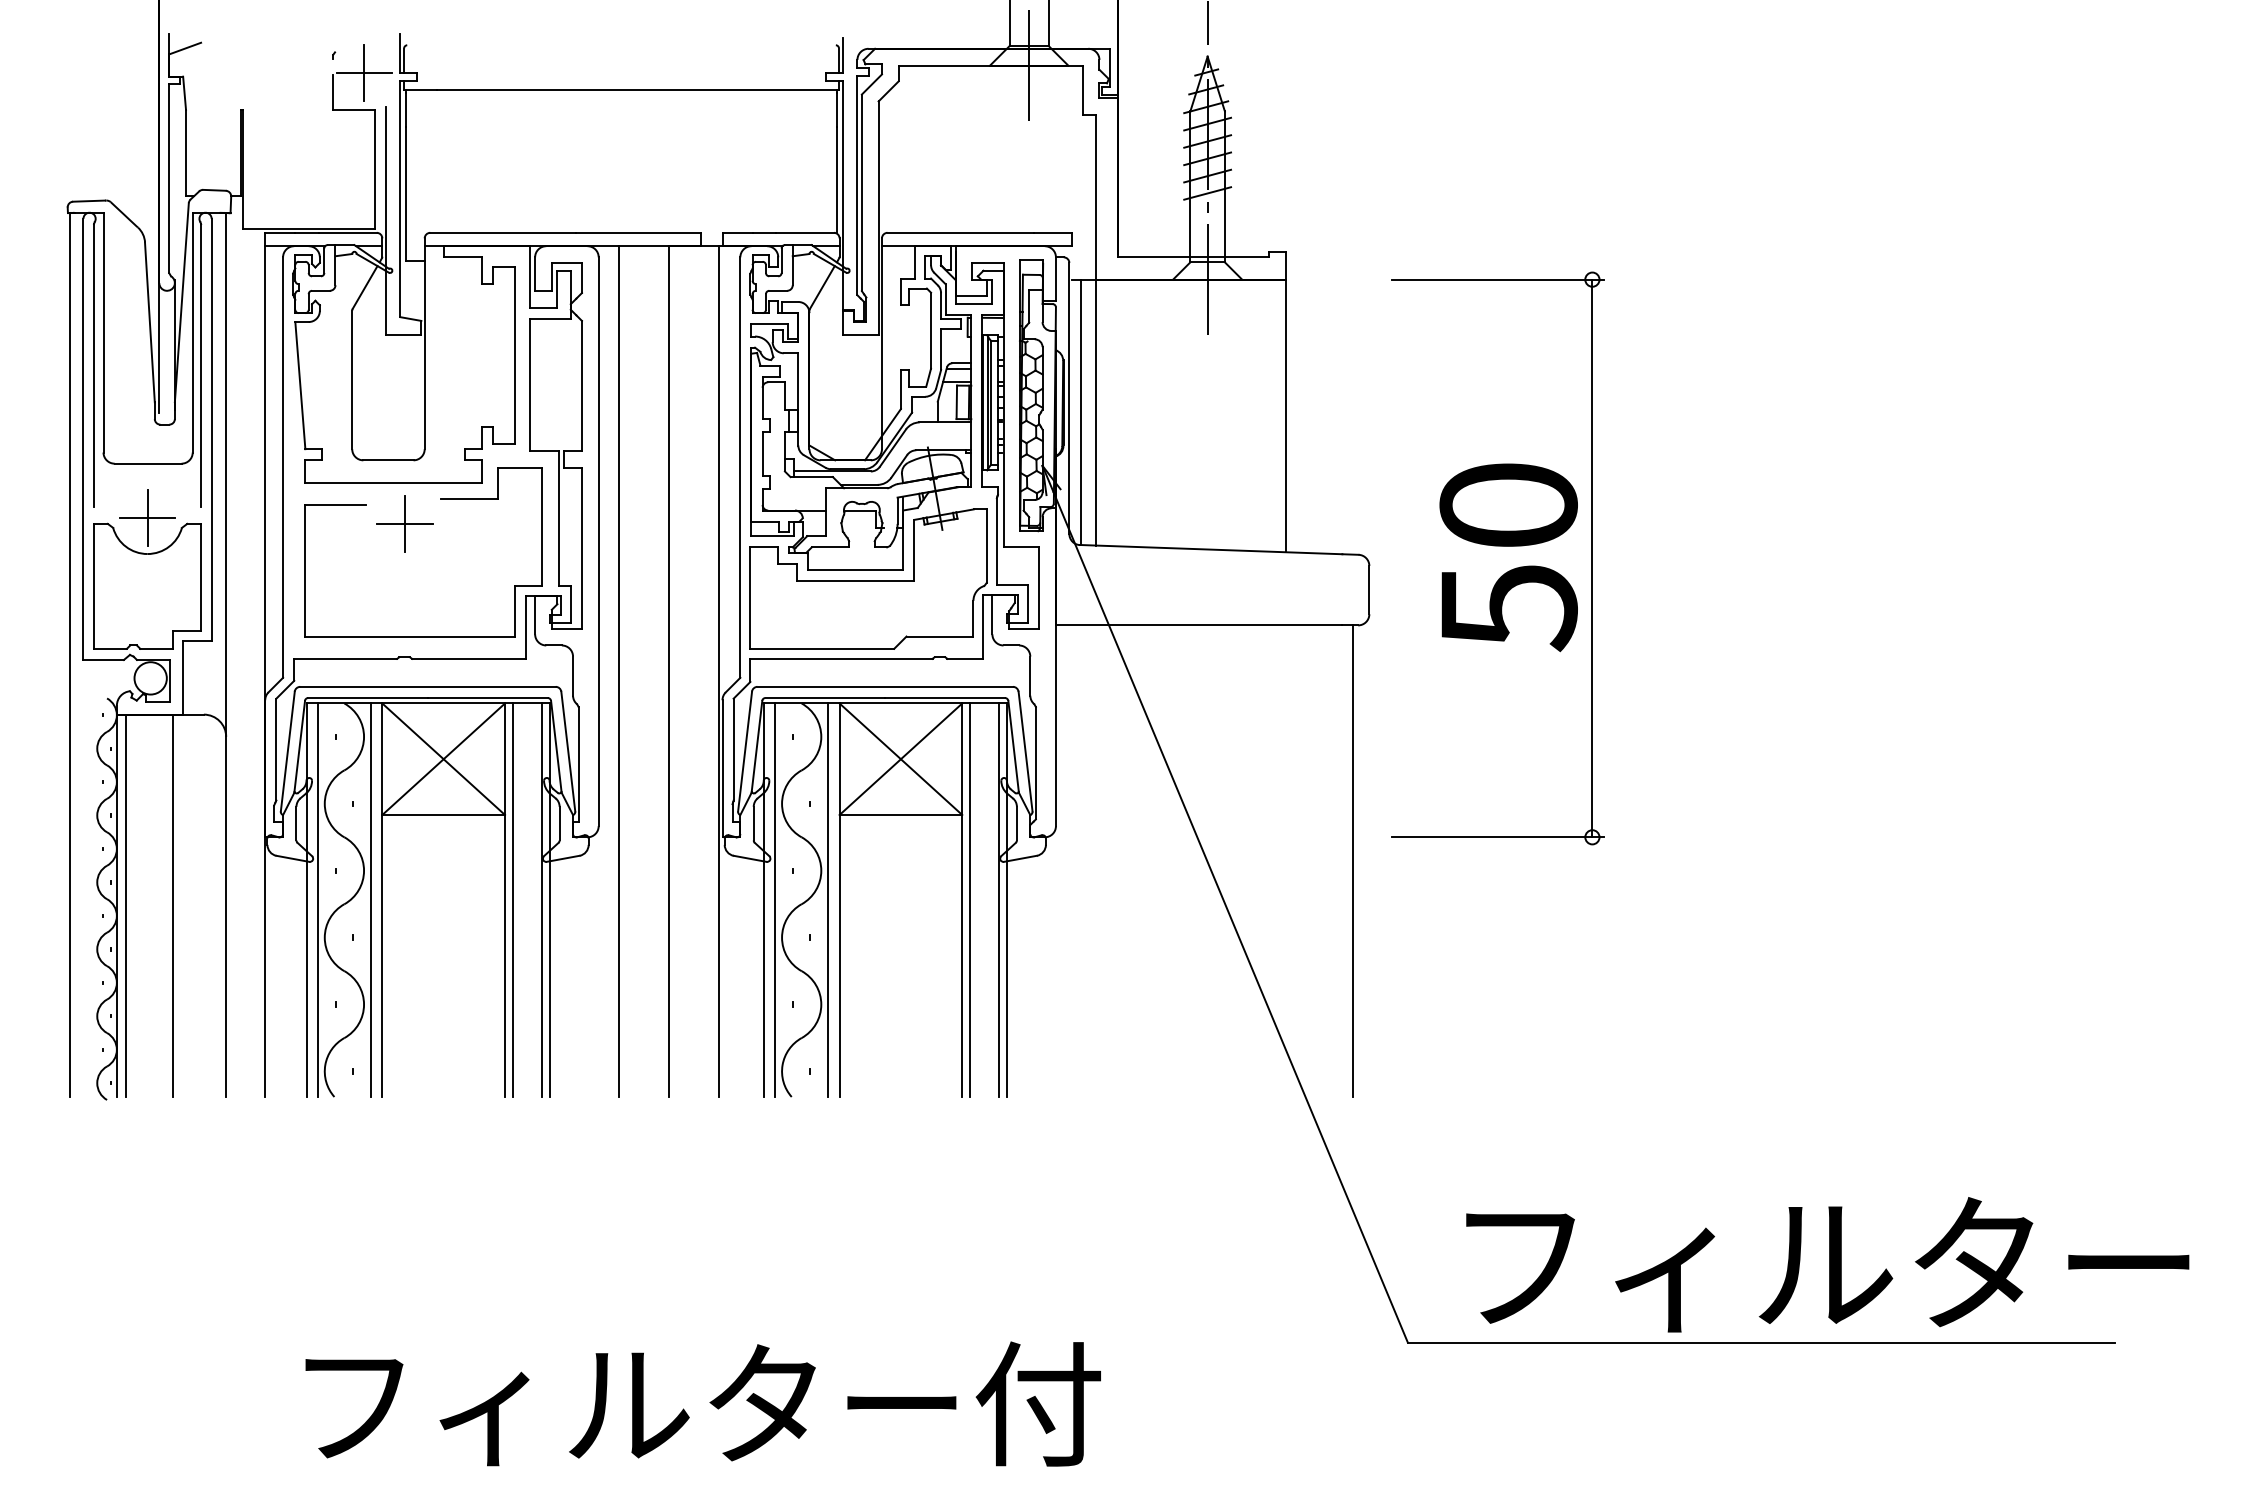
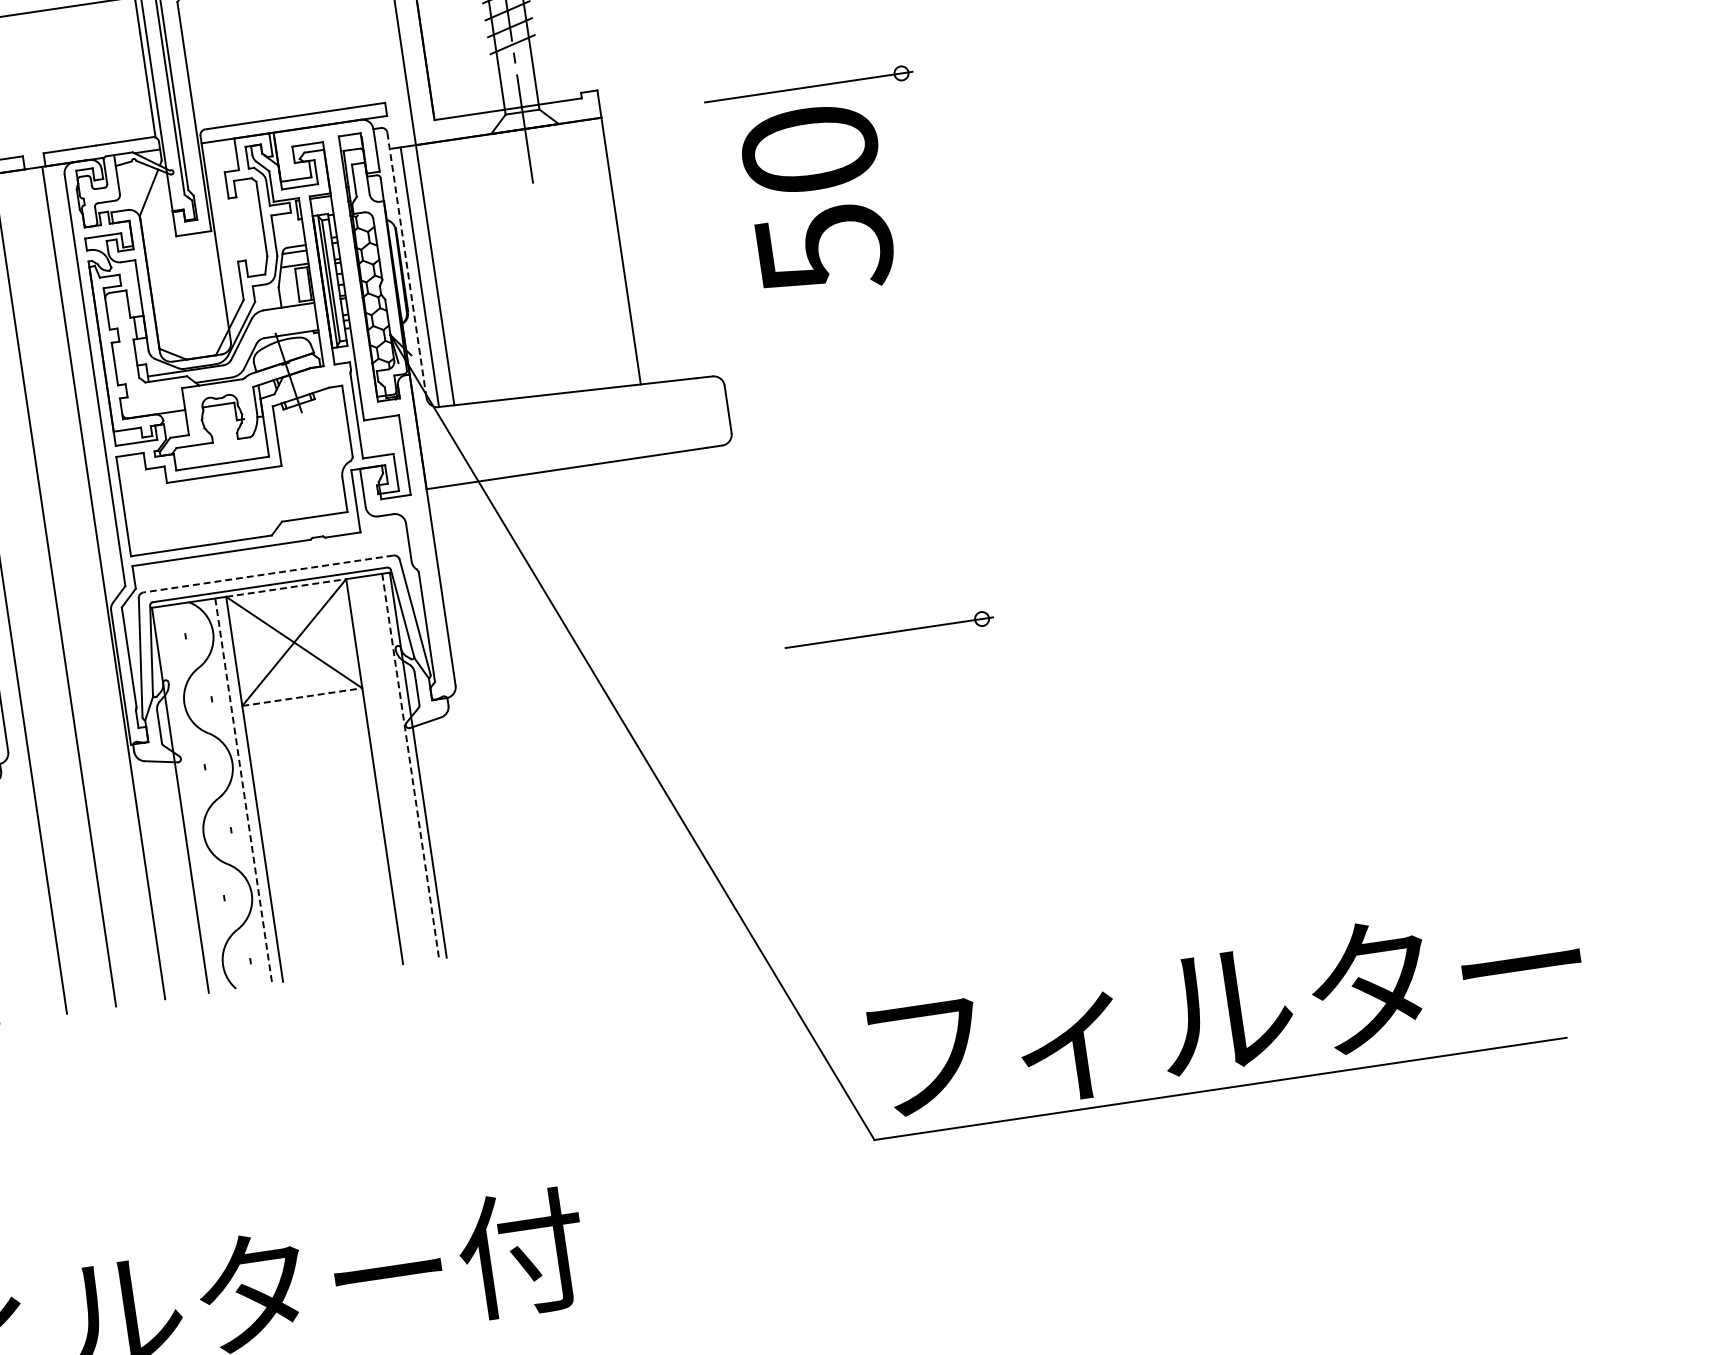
line: (1069, 398) -> (407, 265), solid -> dashed
text: (1508, 557) -> (817, 200), moved
line: (1592, 558) -> (941, 346), removed
line: (885, 686) -> (268, 573), solid -> dashed
line: (901, 703) -> (286, 587), solid -> dashed
line: (901, 815) -> (302, 697), solid -> dashed
line: (1352, 860) -> (750, 676), removed
line: (774, 899) -> (190, 798), removed
line: (970, 899) -> (382, 769), removed
line: (828, 900) -> (243, 791), solid -> dashed
line: (999, 900) -> (411, 766), solid -> dashed
text: (1827, 1264) -> (1226, 1009), moved

